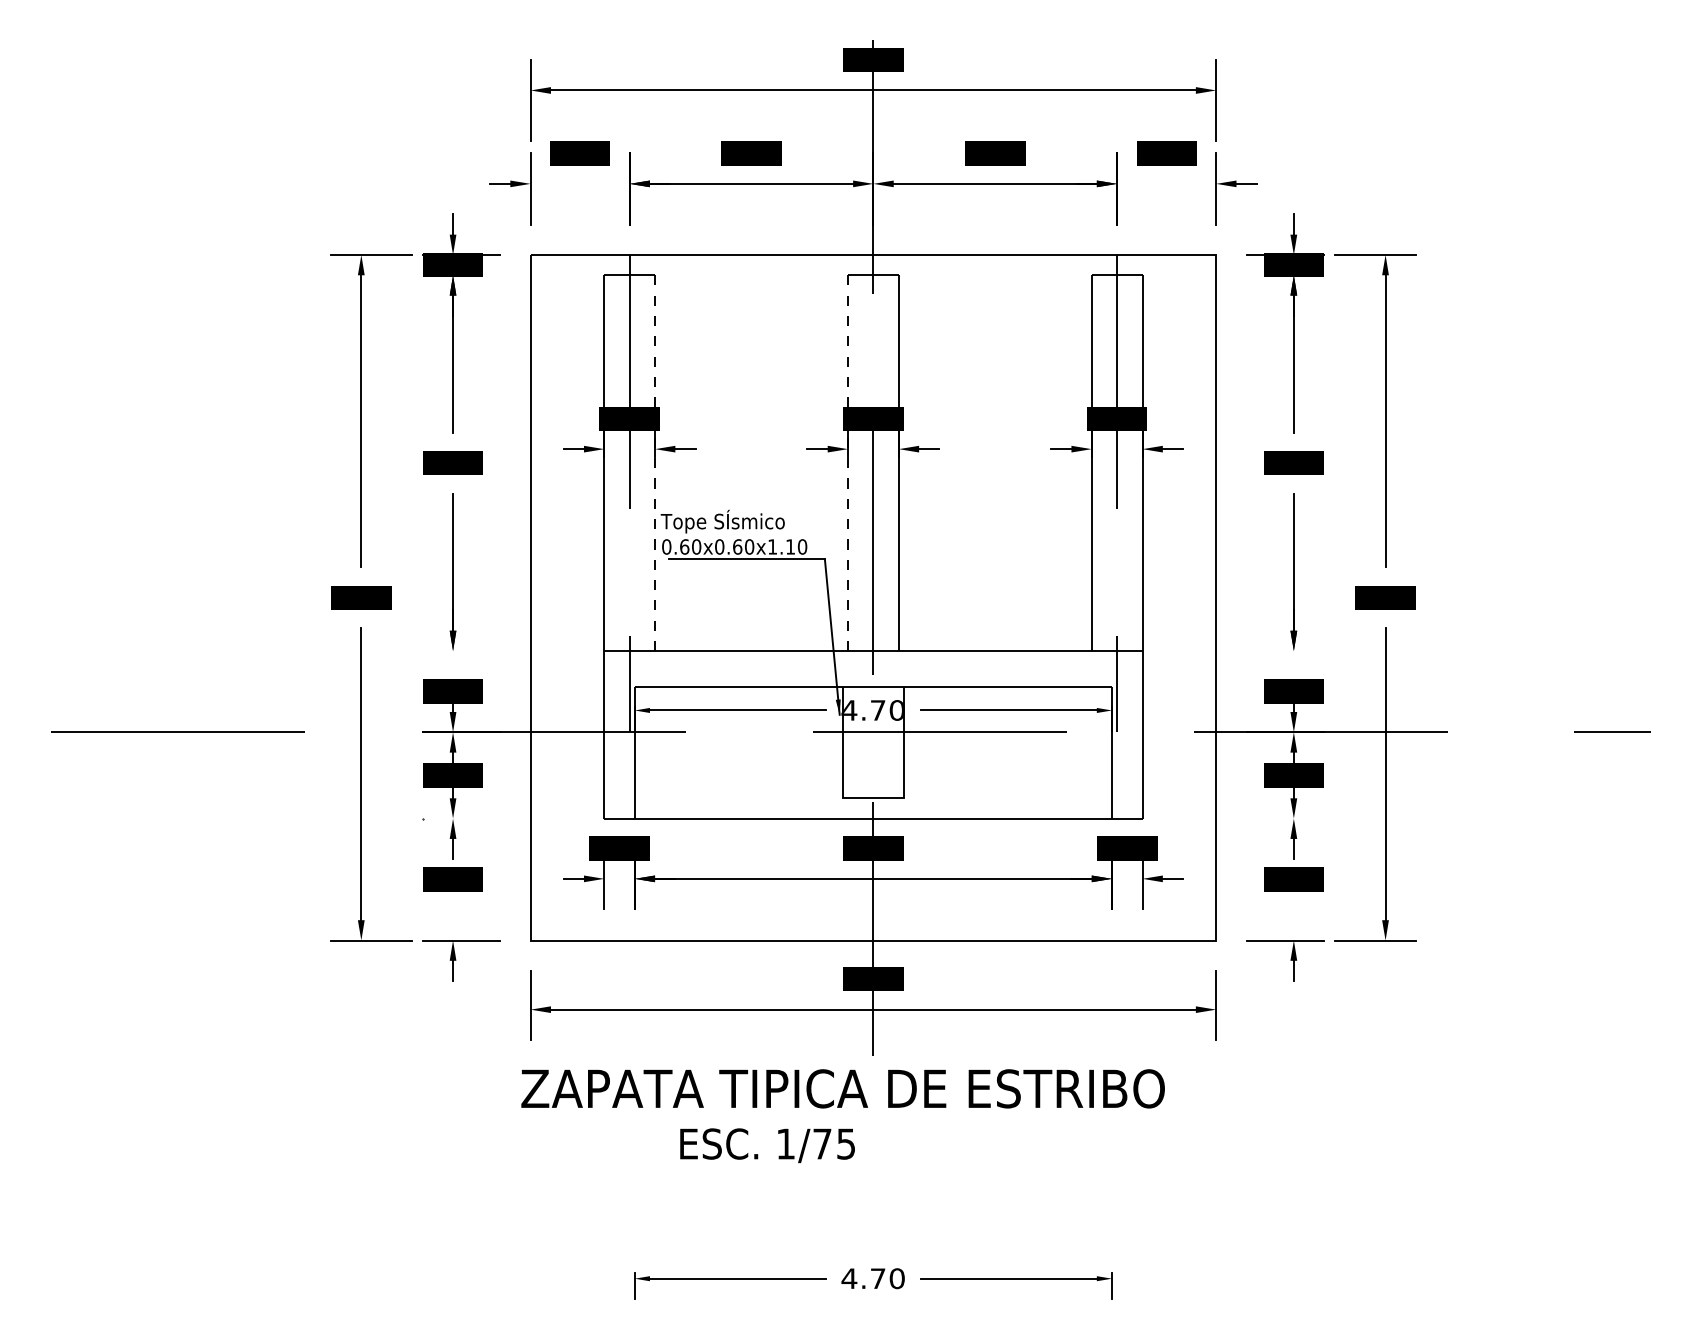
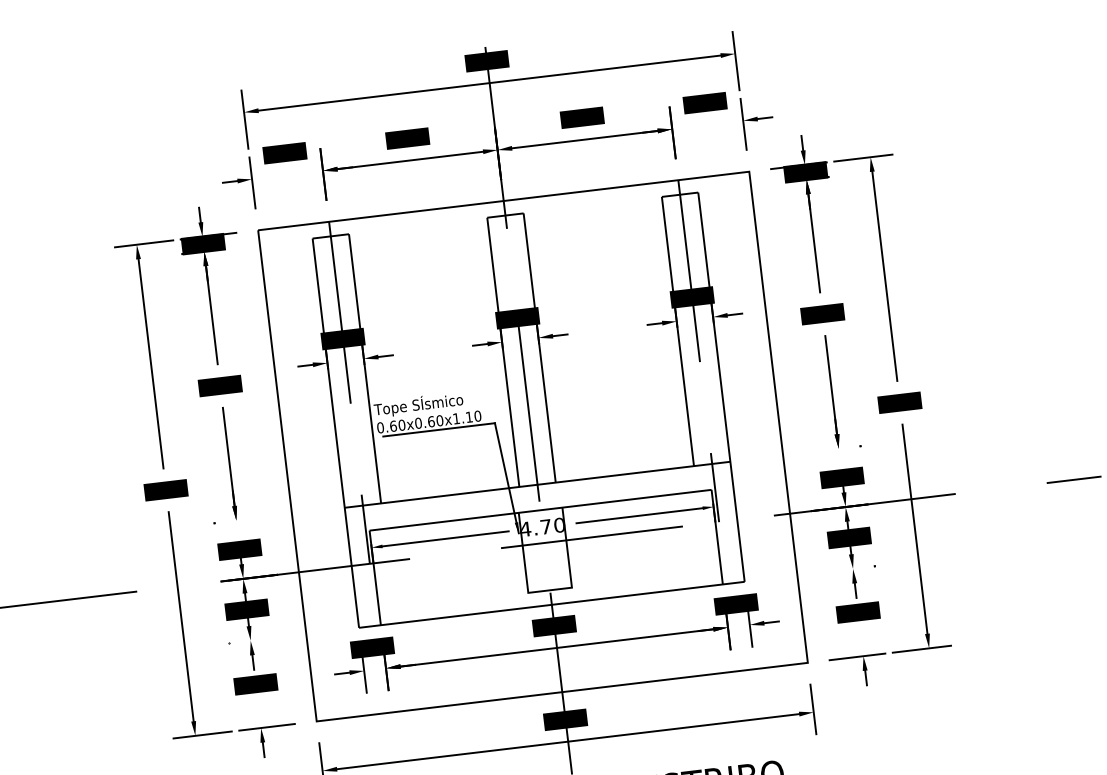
line: (655, 463) -> (365, 368), dashed -> solid
line: (848, 463) -> (503, 352), dashed -> solid

